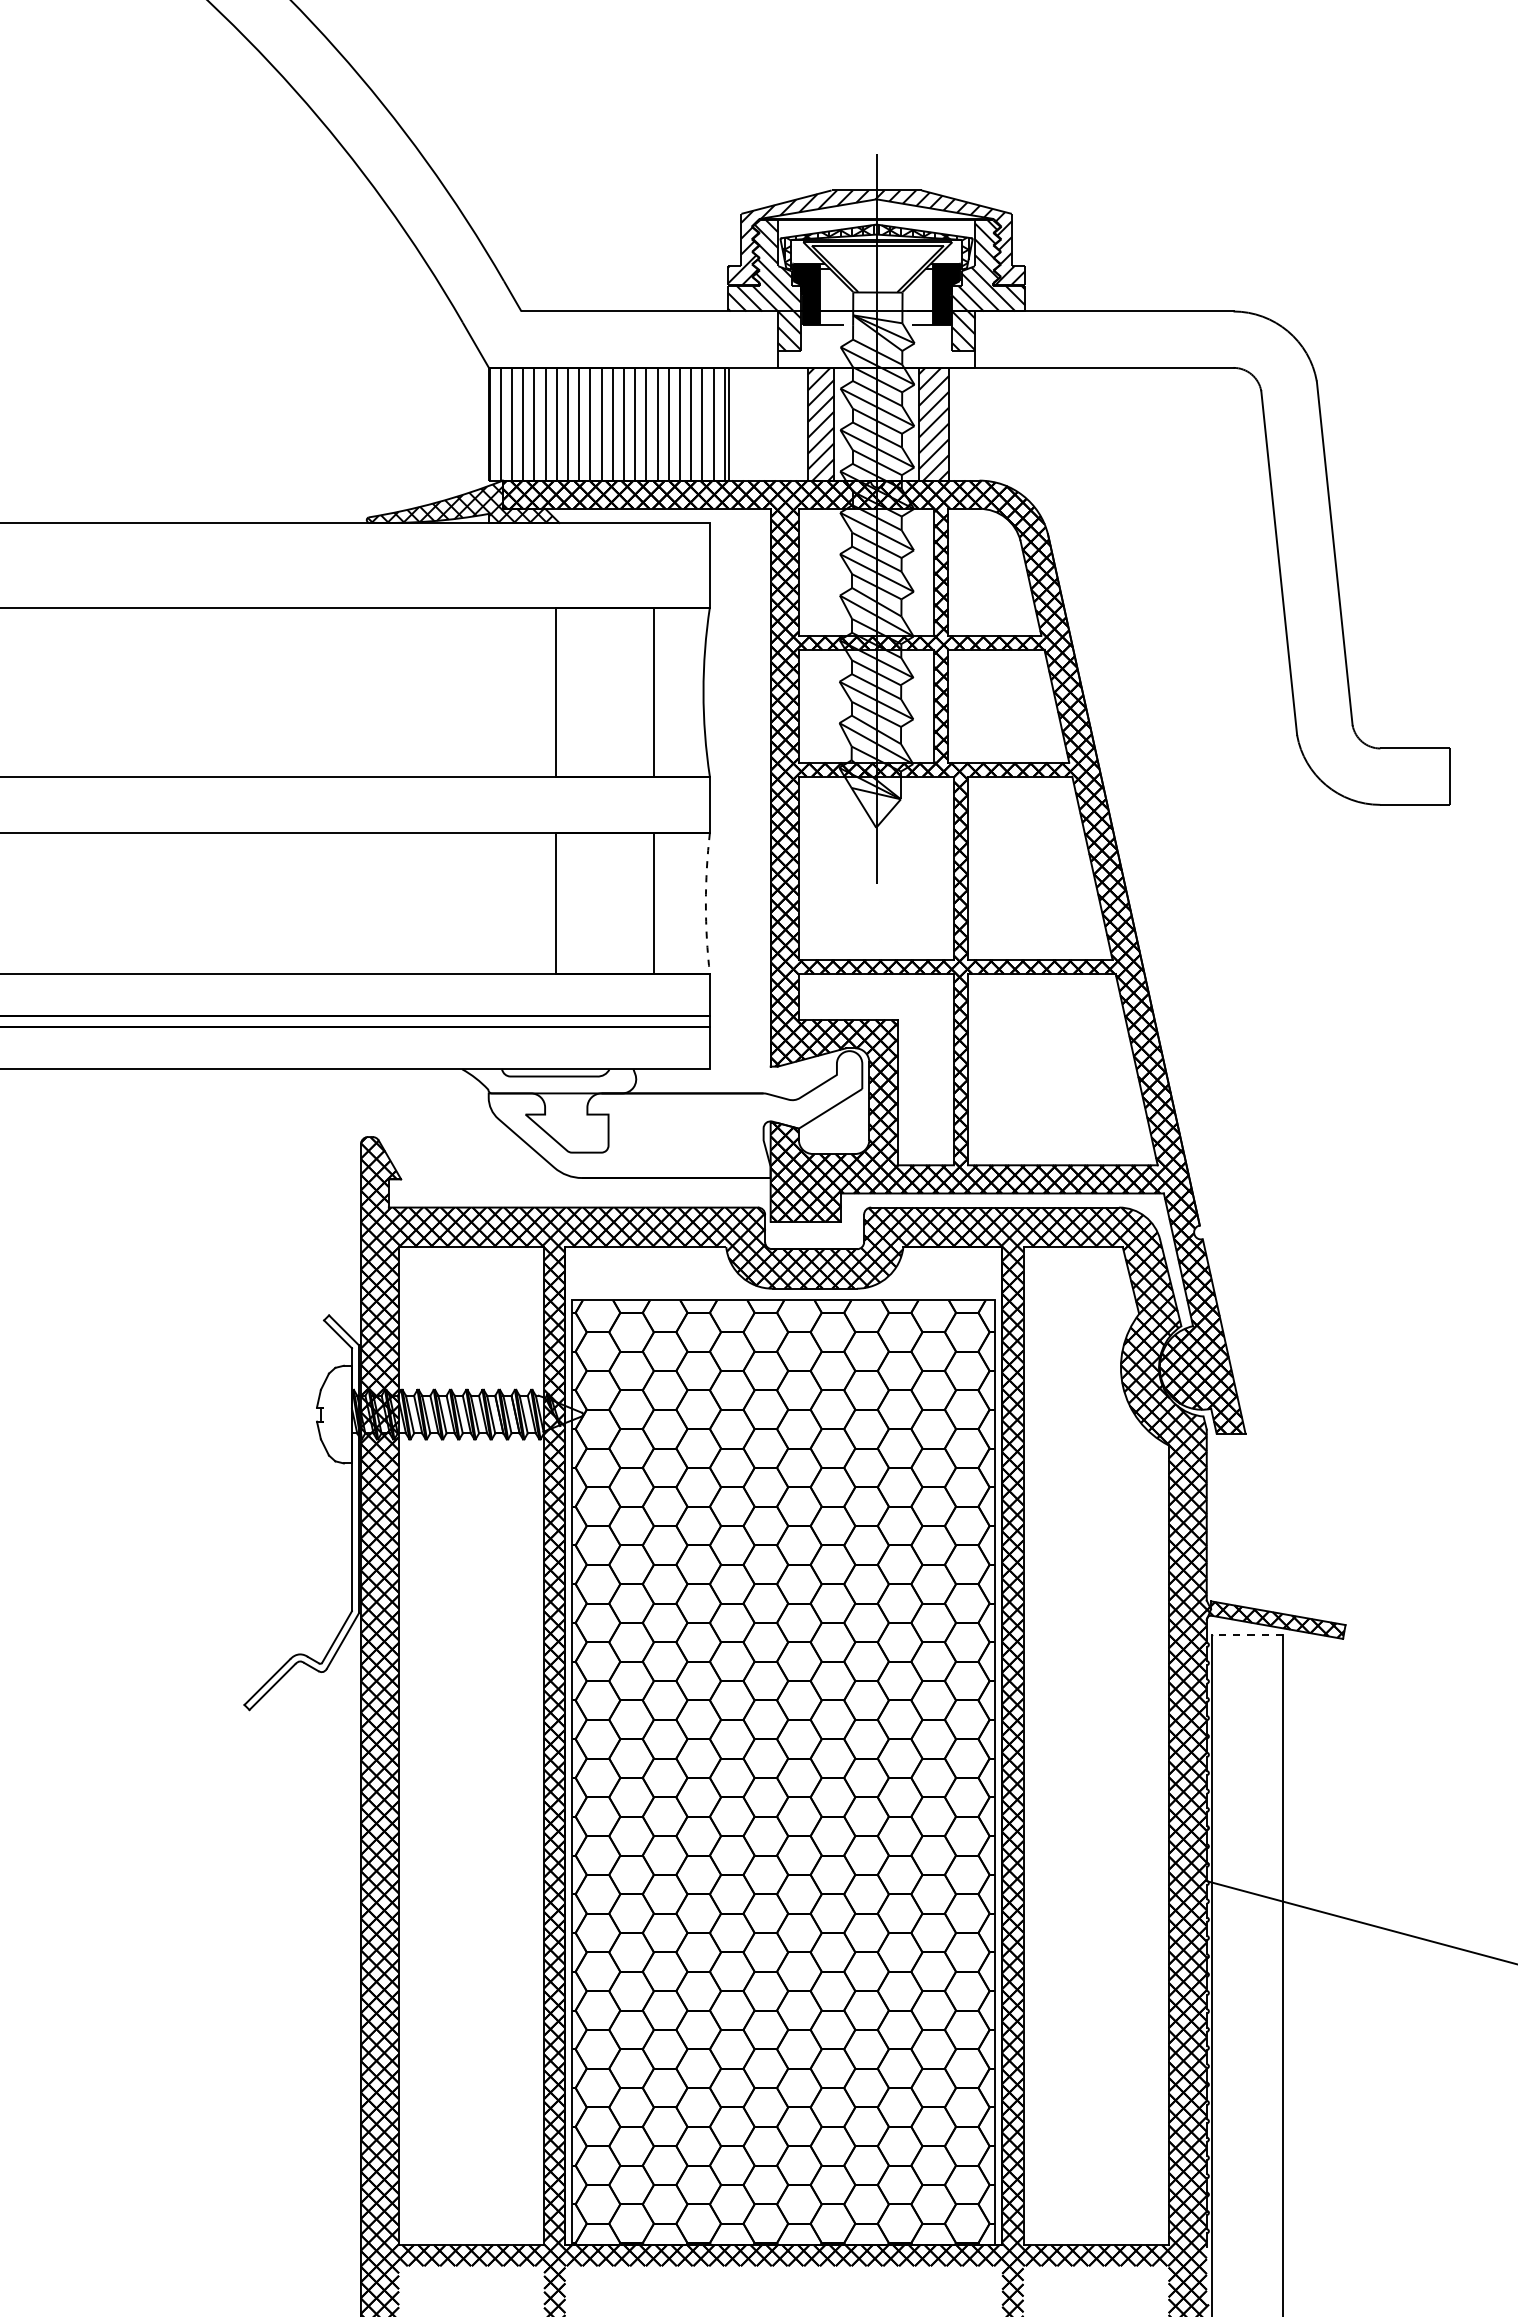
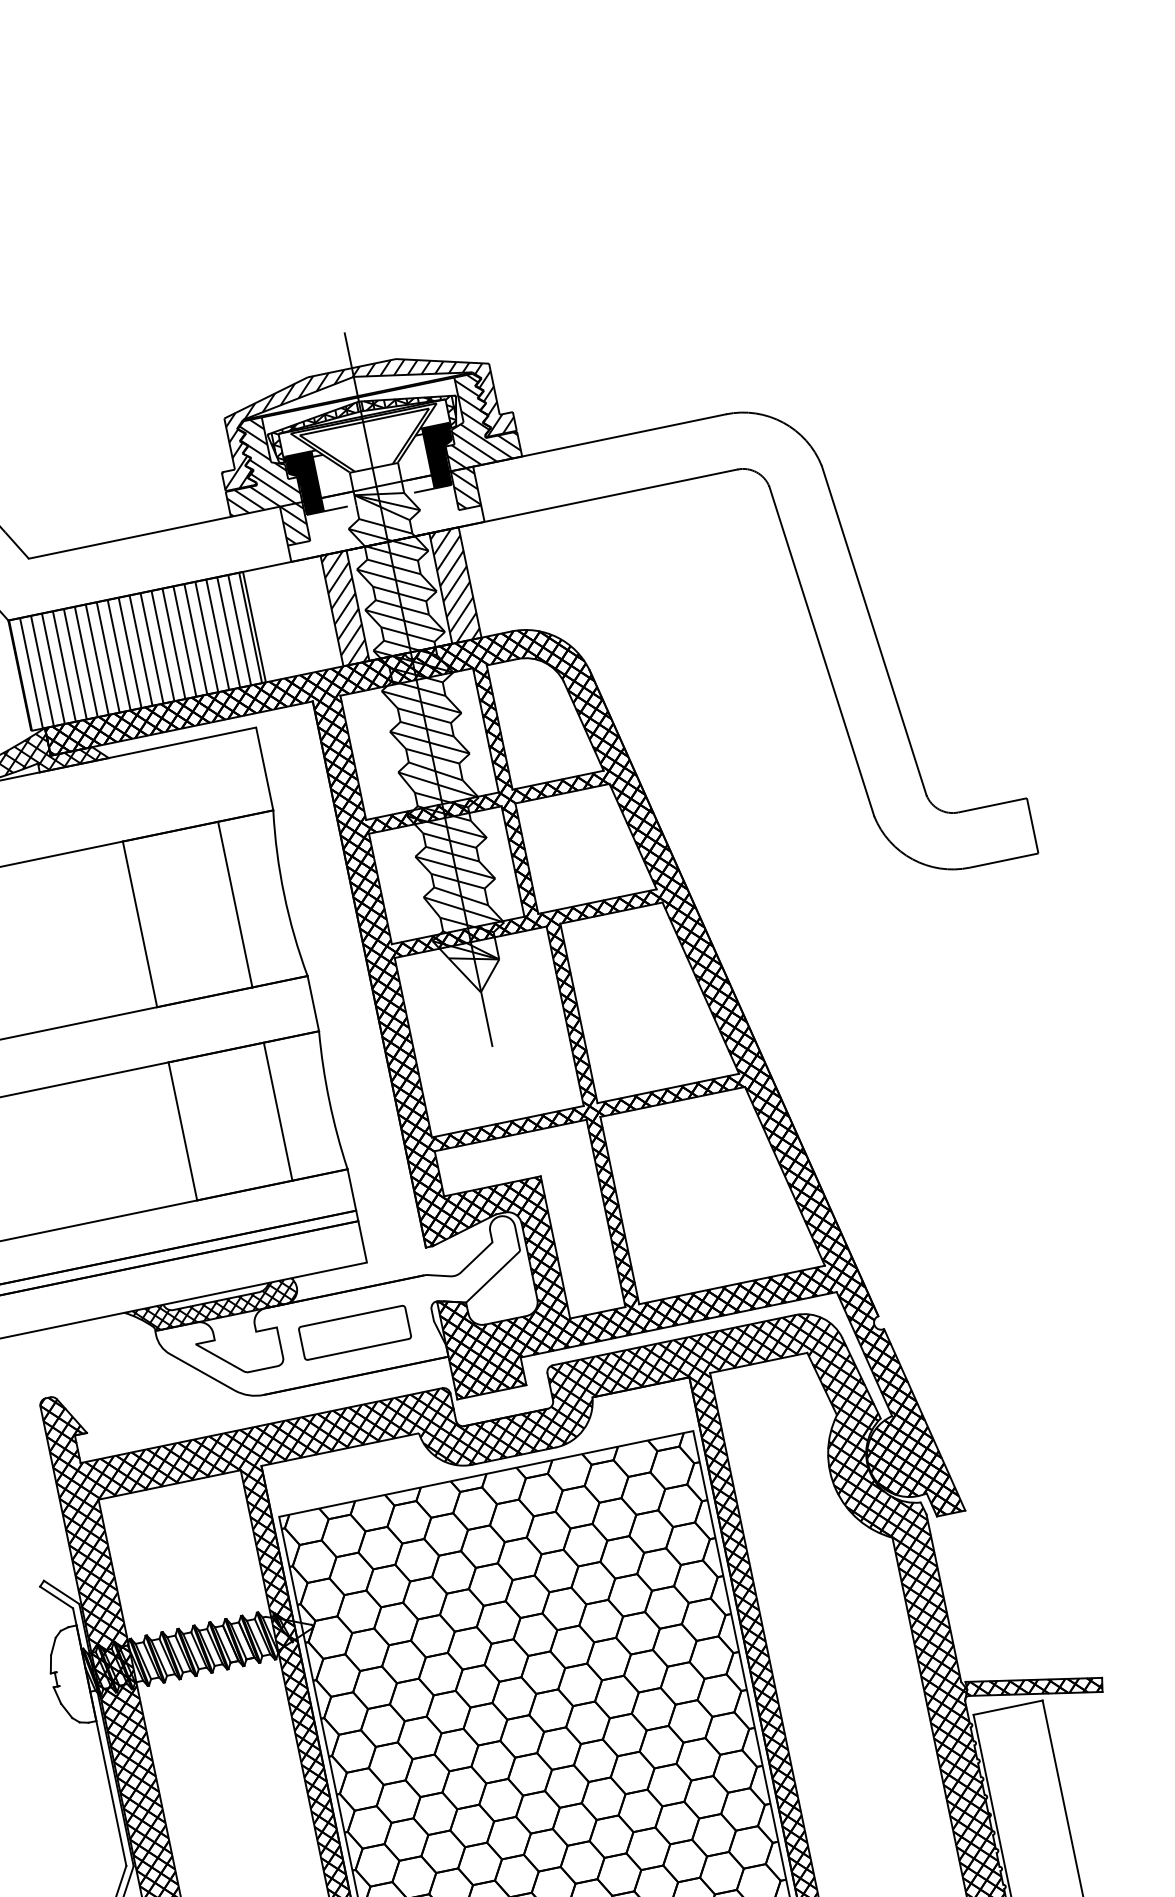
arc: (705, 903) -> (329, 1101), dashed -> solid
hatch: (548, 1081) -> (211, 1307), added
part: (683, 1135) -> (354, 1332), added
line: (1246, 1635) -> (1007, 1708), dashed -> solid

